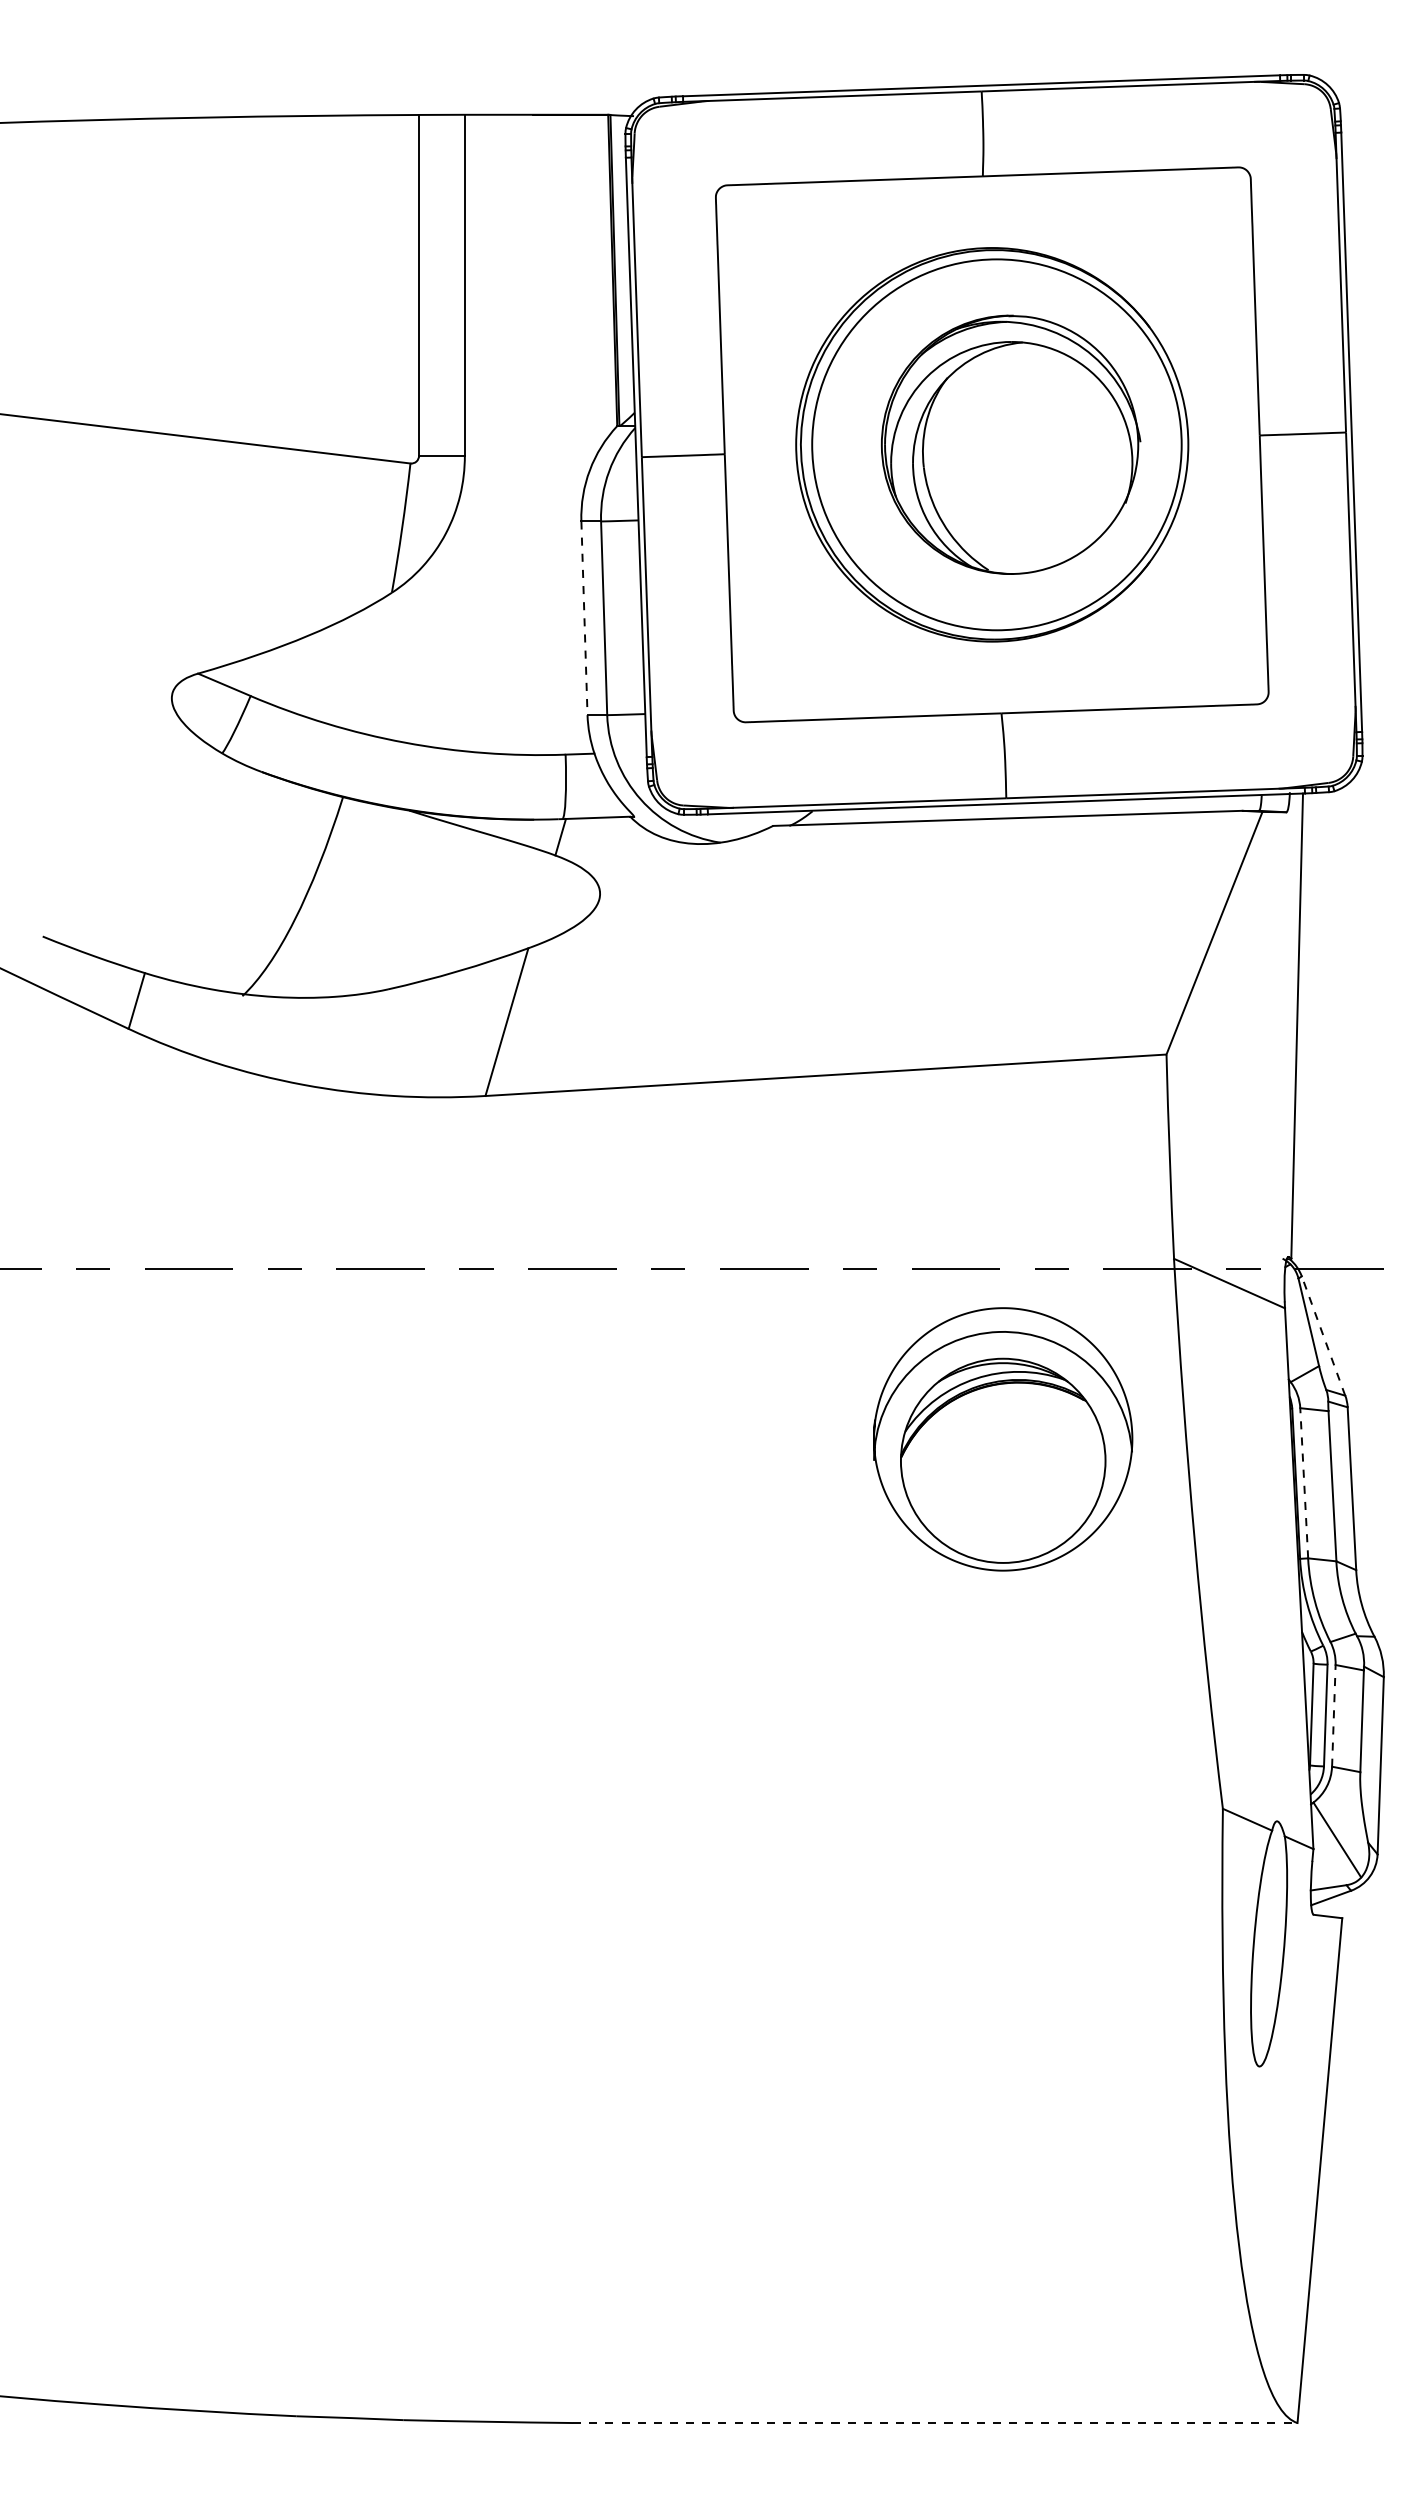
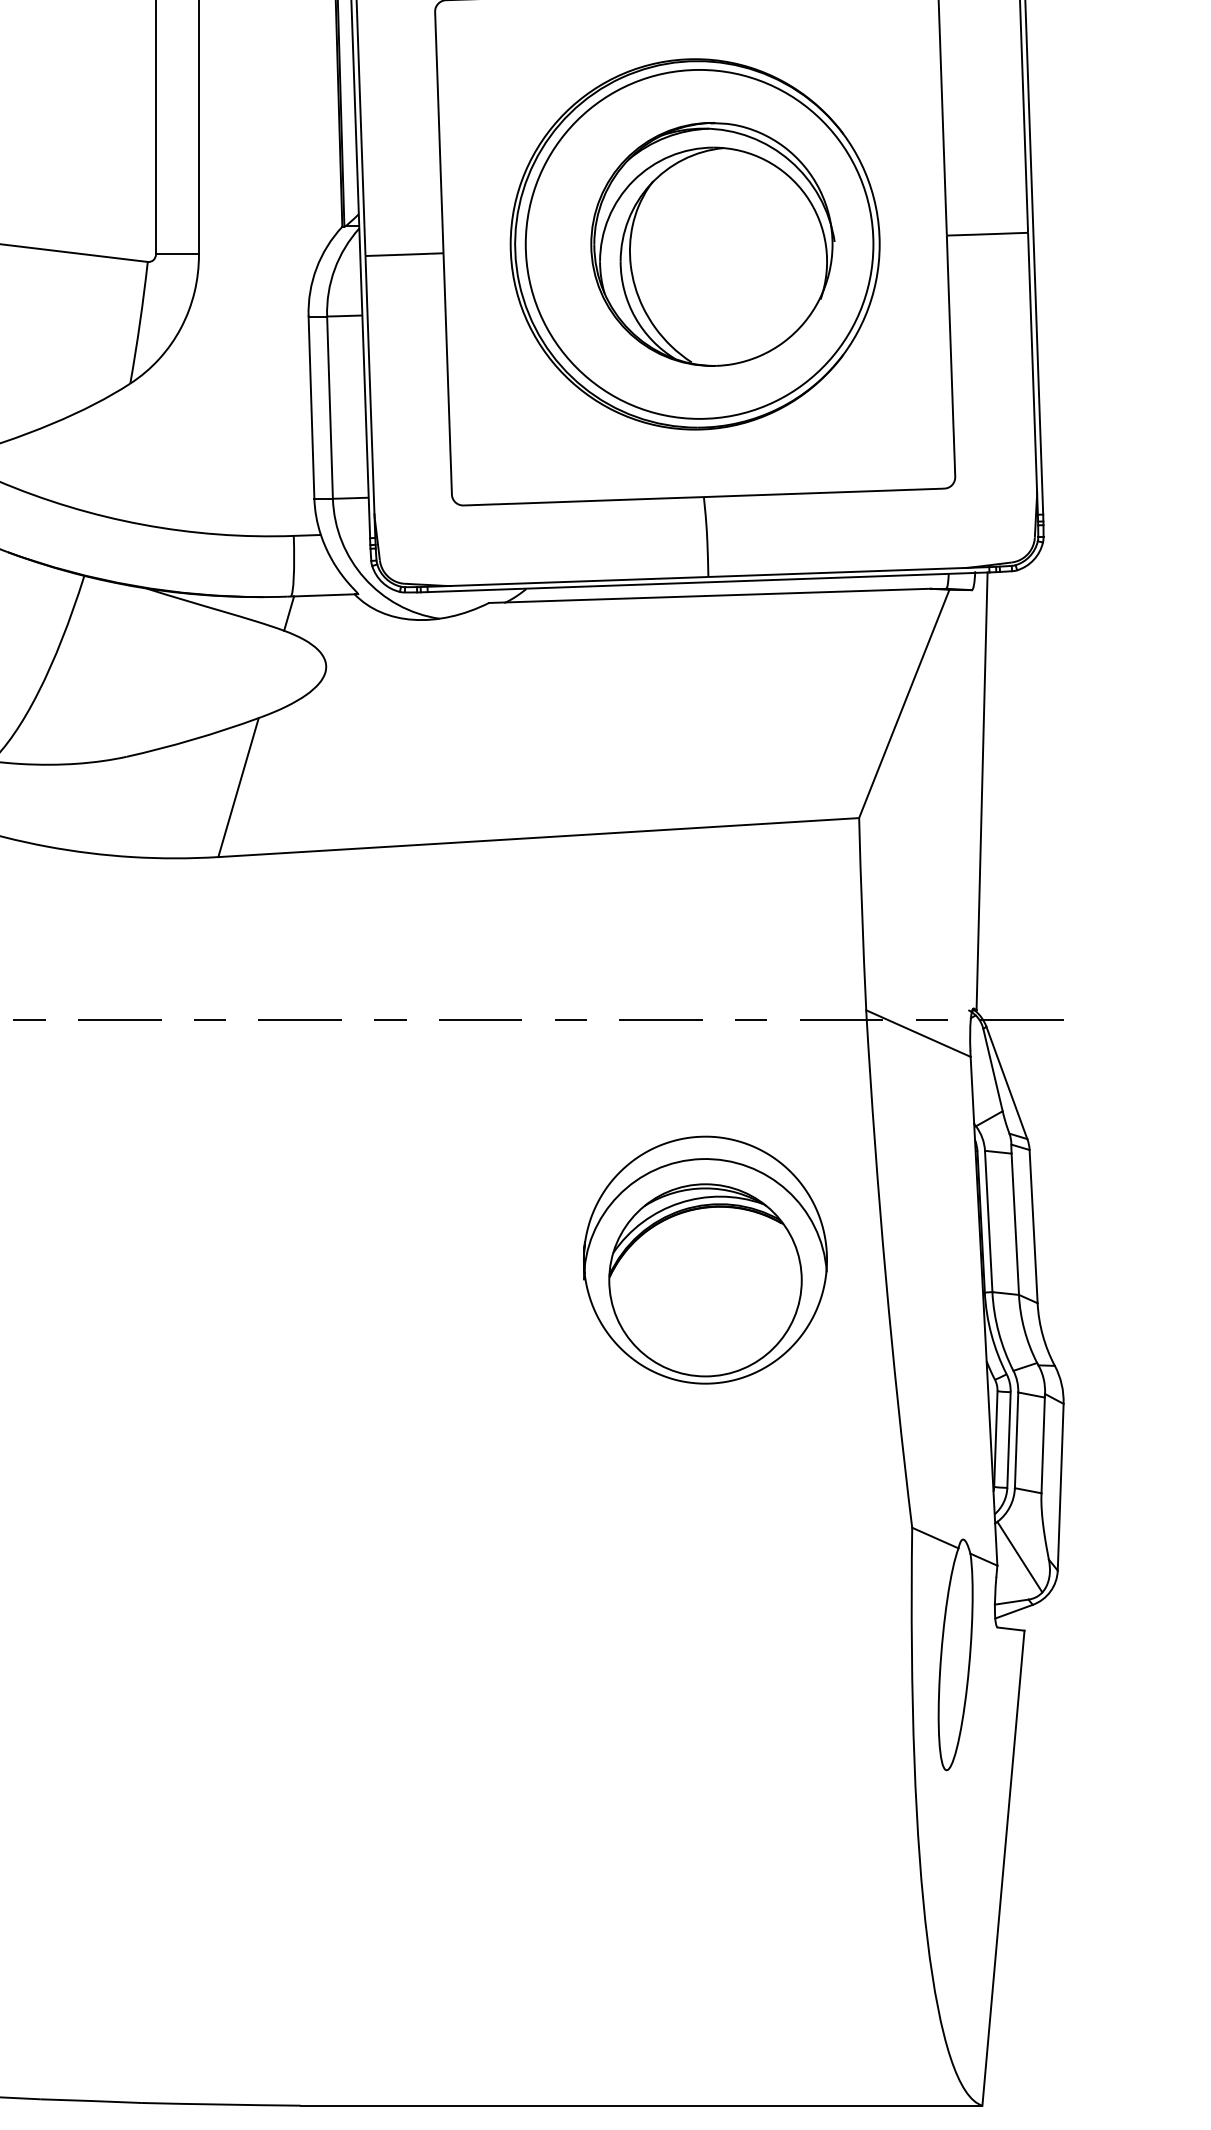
line: (584, 618) -> (311, 407), dashed -> solid
line: (1323, 1335) -> (1006, 1082), dashed -> solid
part: (1003, 1439) -> (705, 1260), moved
line: (1304, 1482) -> (988, 1220), dashed -> solid
line: (1333, 1715) -> (1016, 1439), dashed -> solid
line: (935, 2423) -> (641, 2106), dashed -> solid

